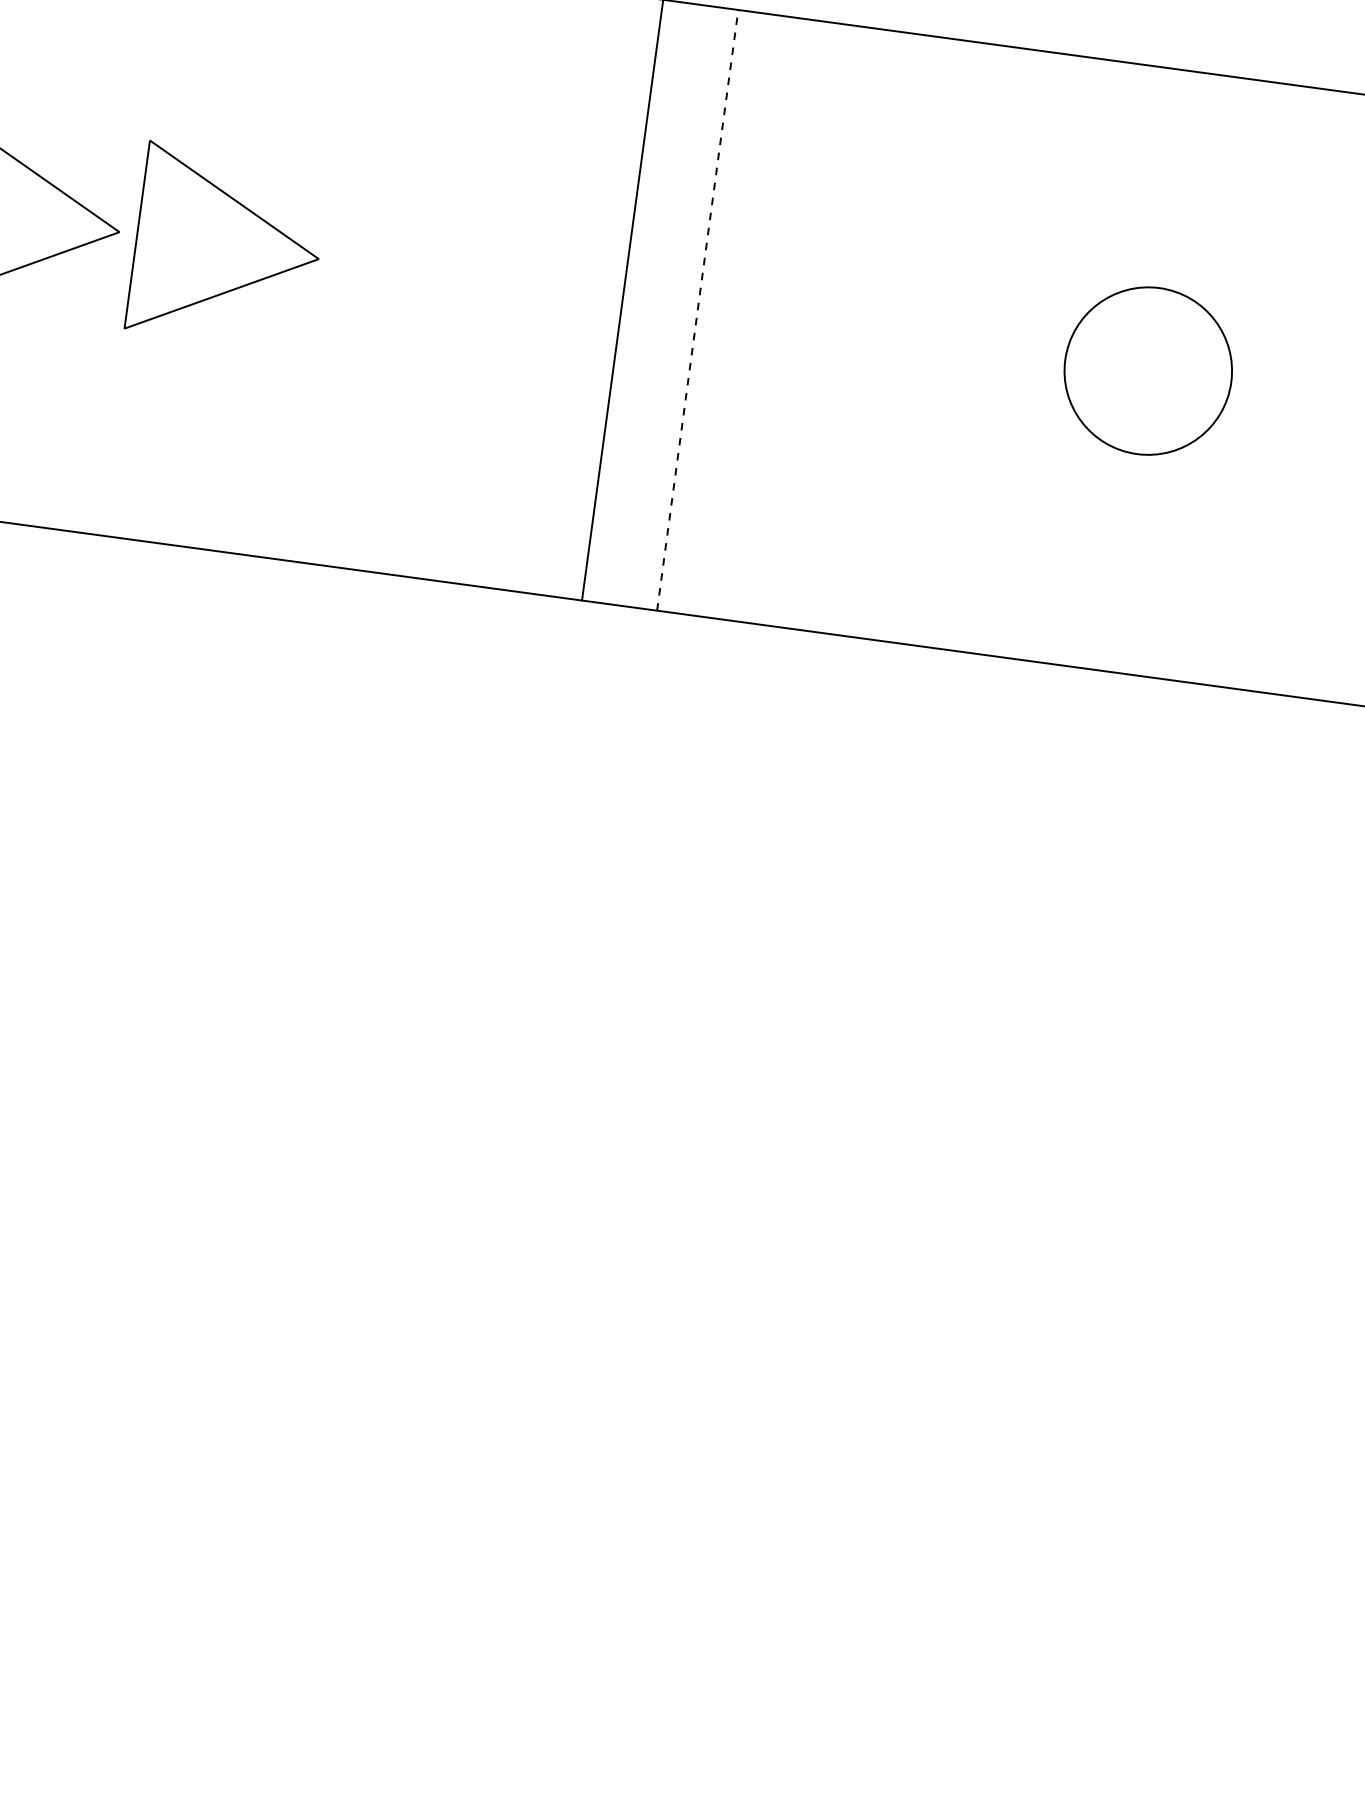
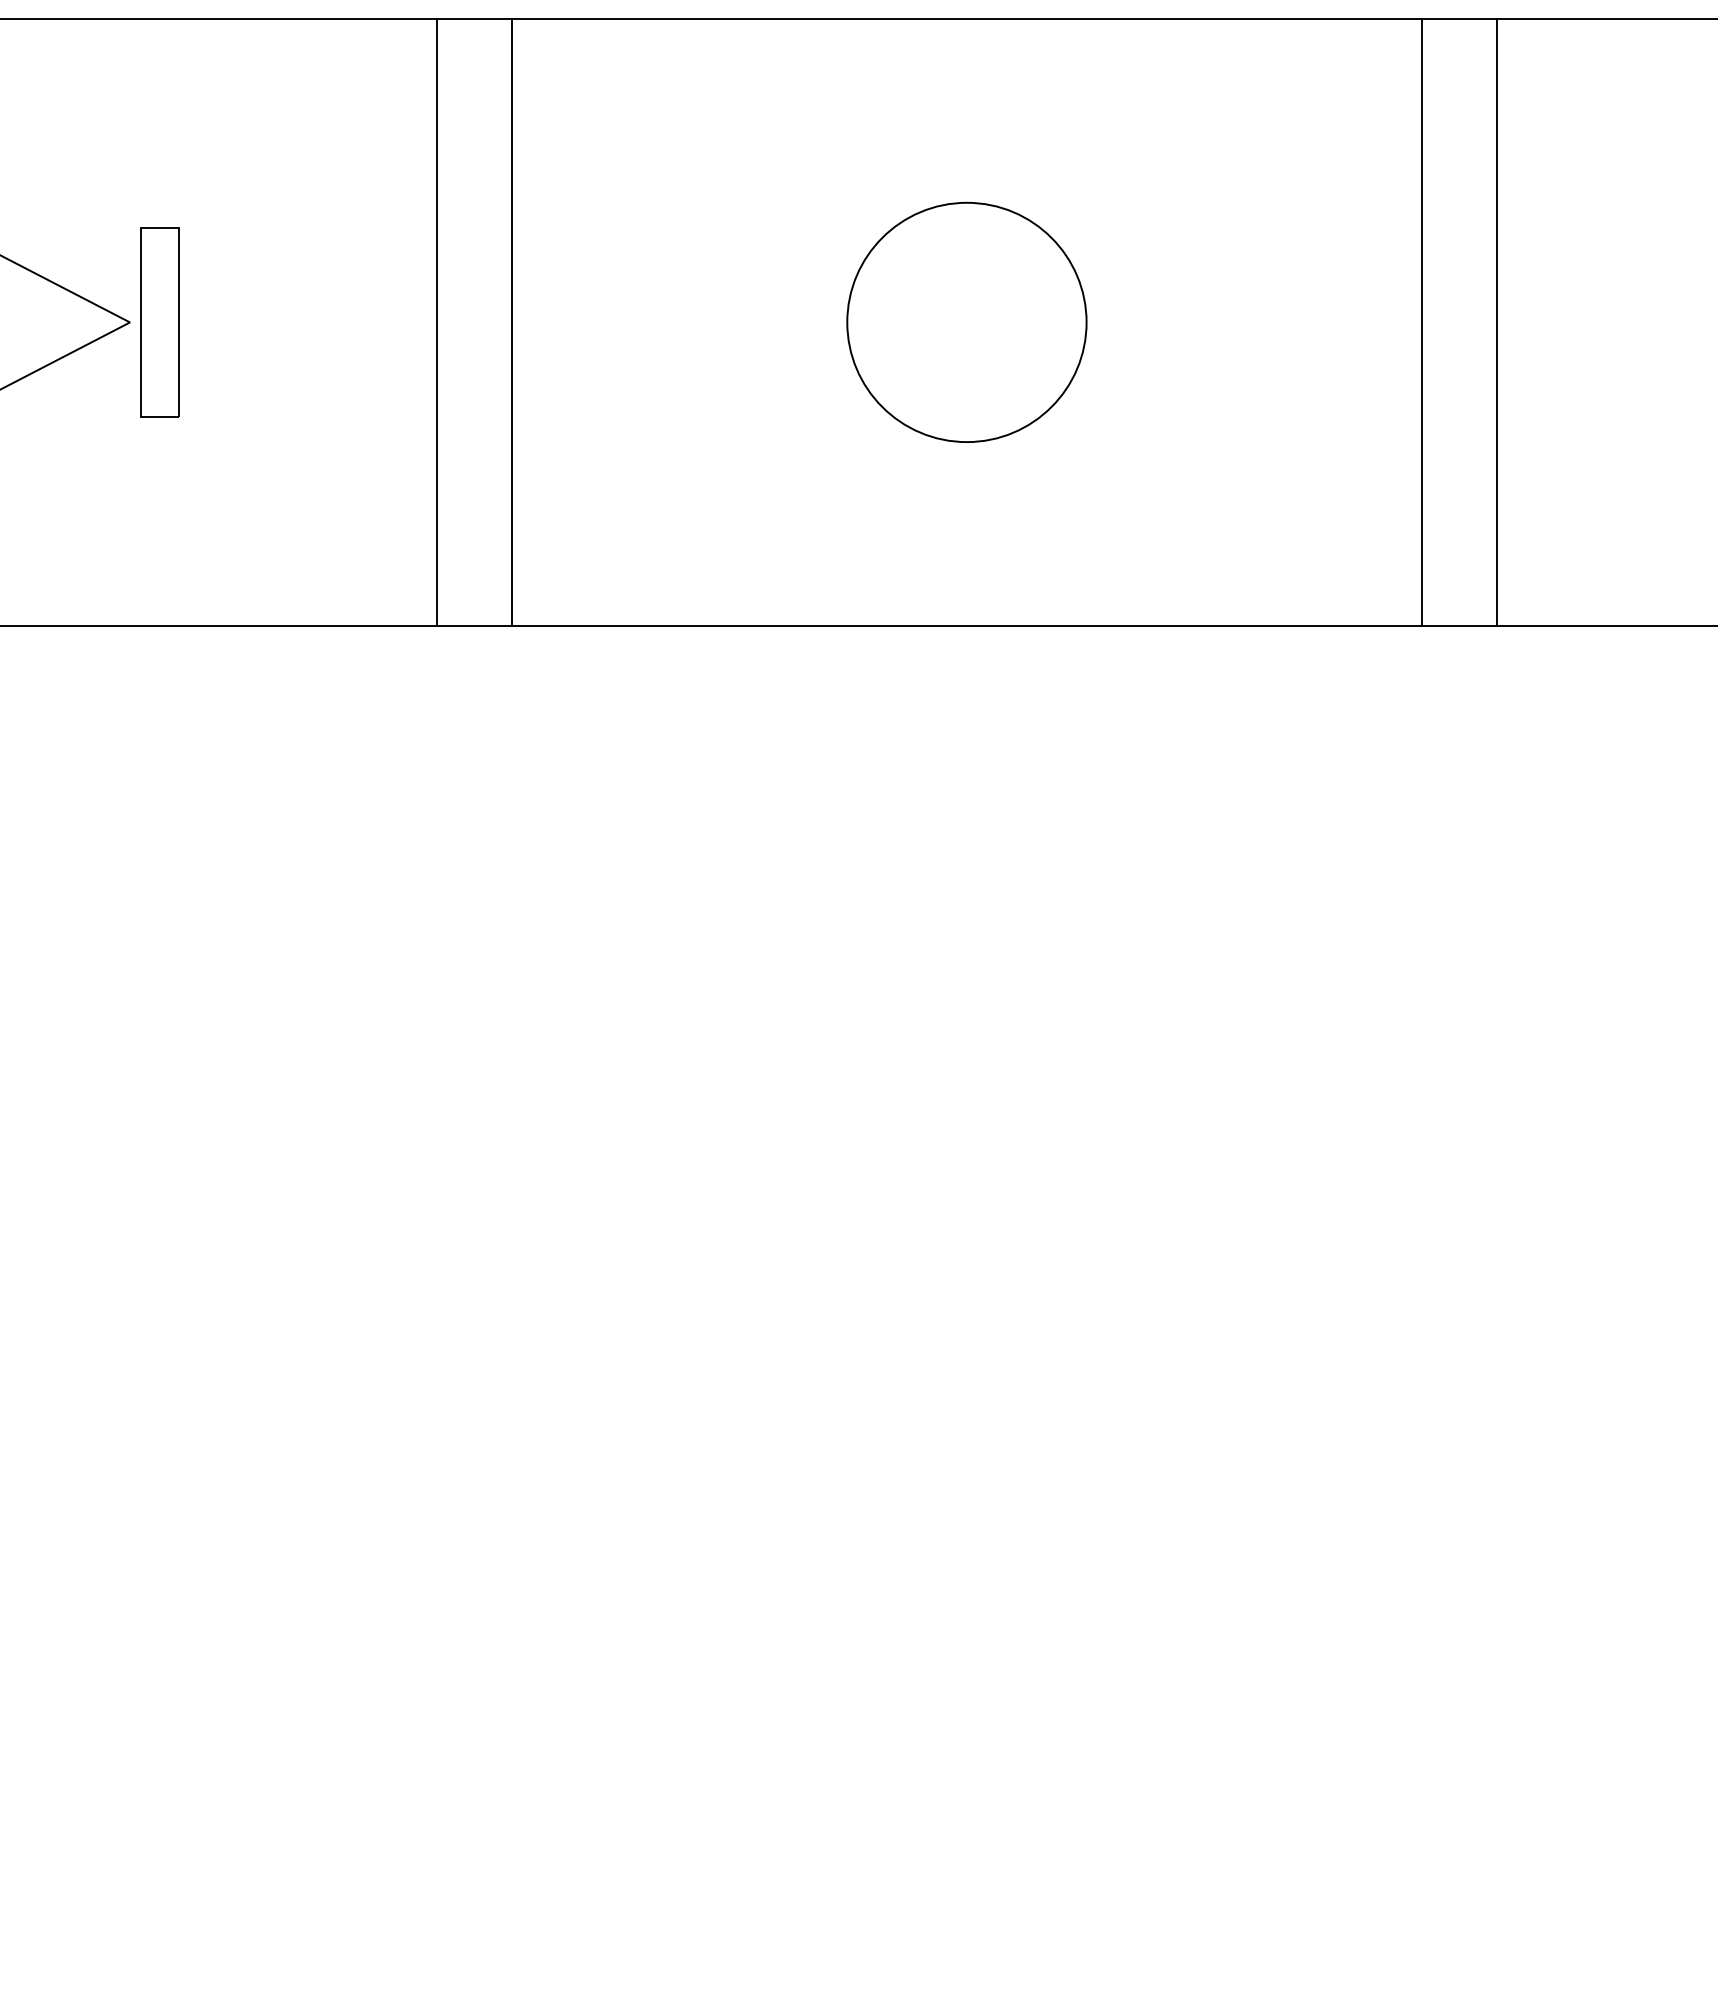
part: (348, 263) -> (159, 322), added
line: (698, 309) -> (512, 321), dashed -> solid
circle: (1147, 370) -> (966, 321), size x1.43

